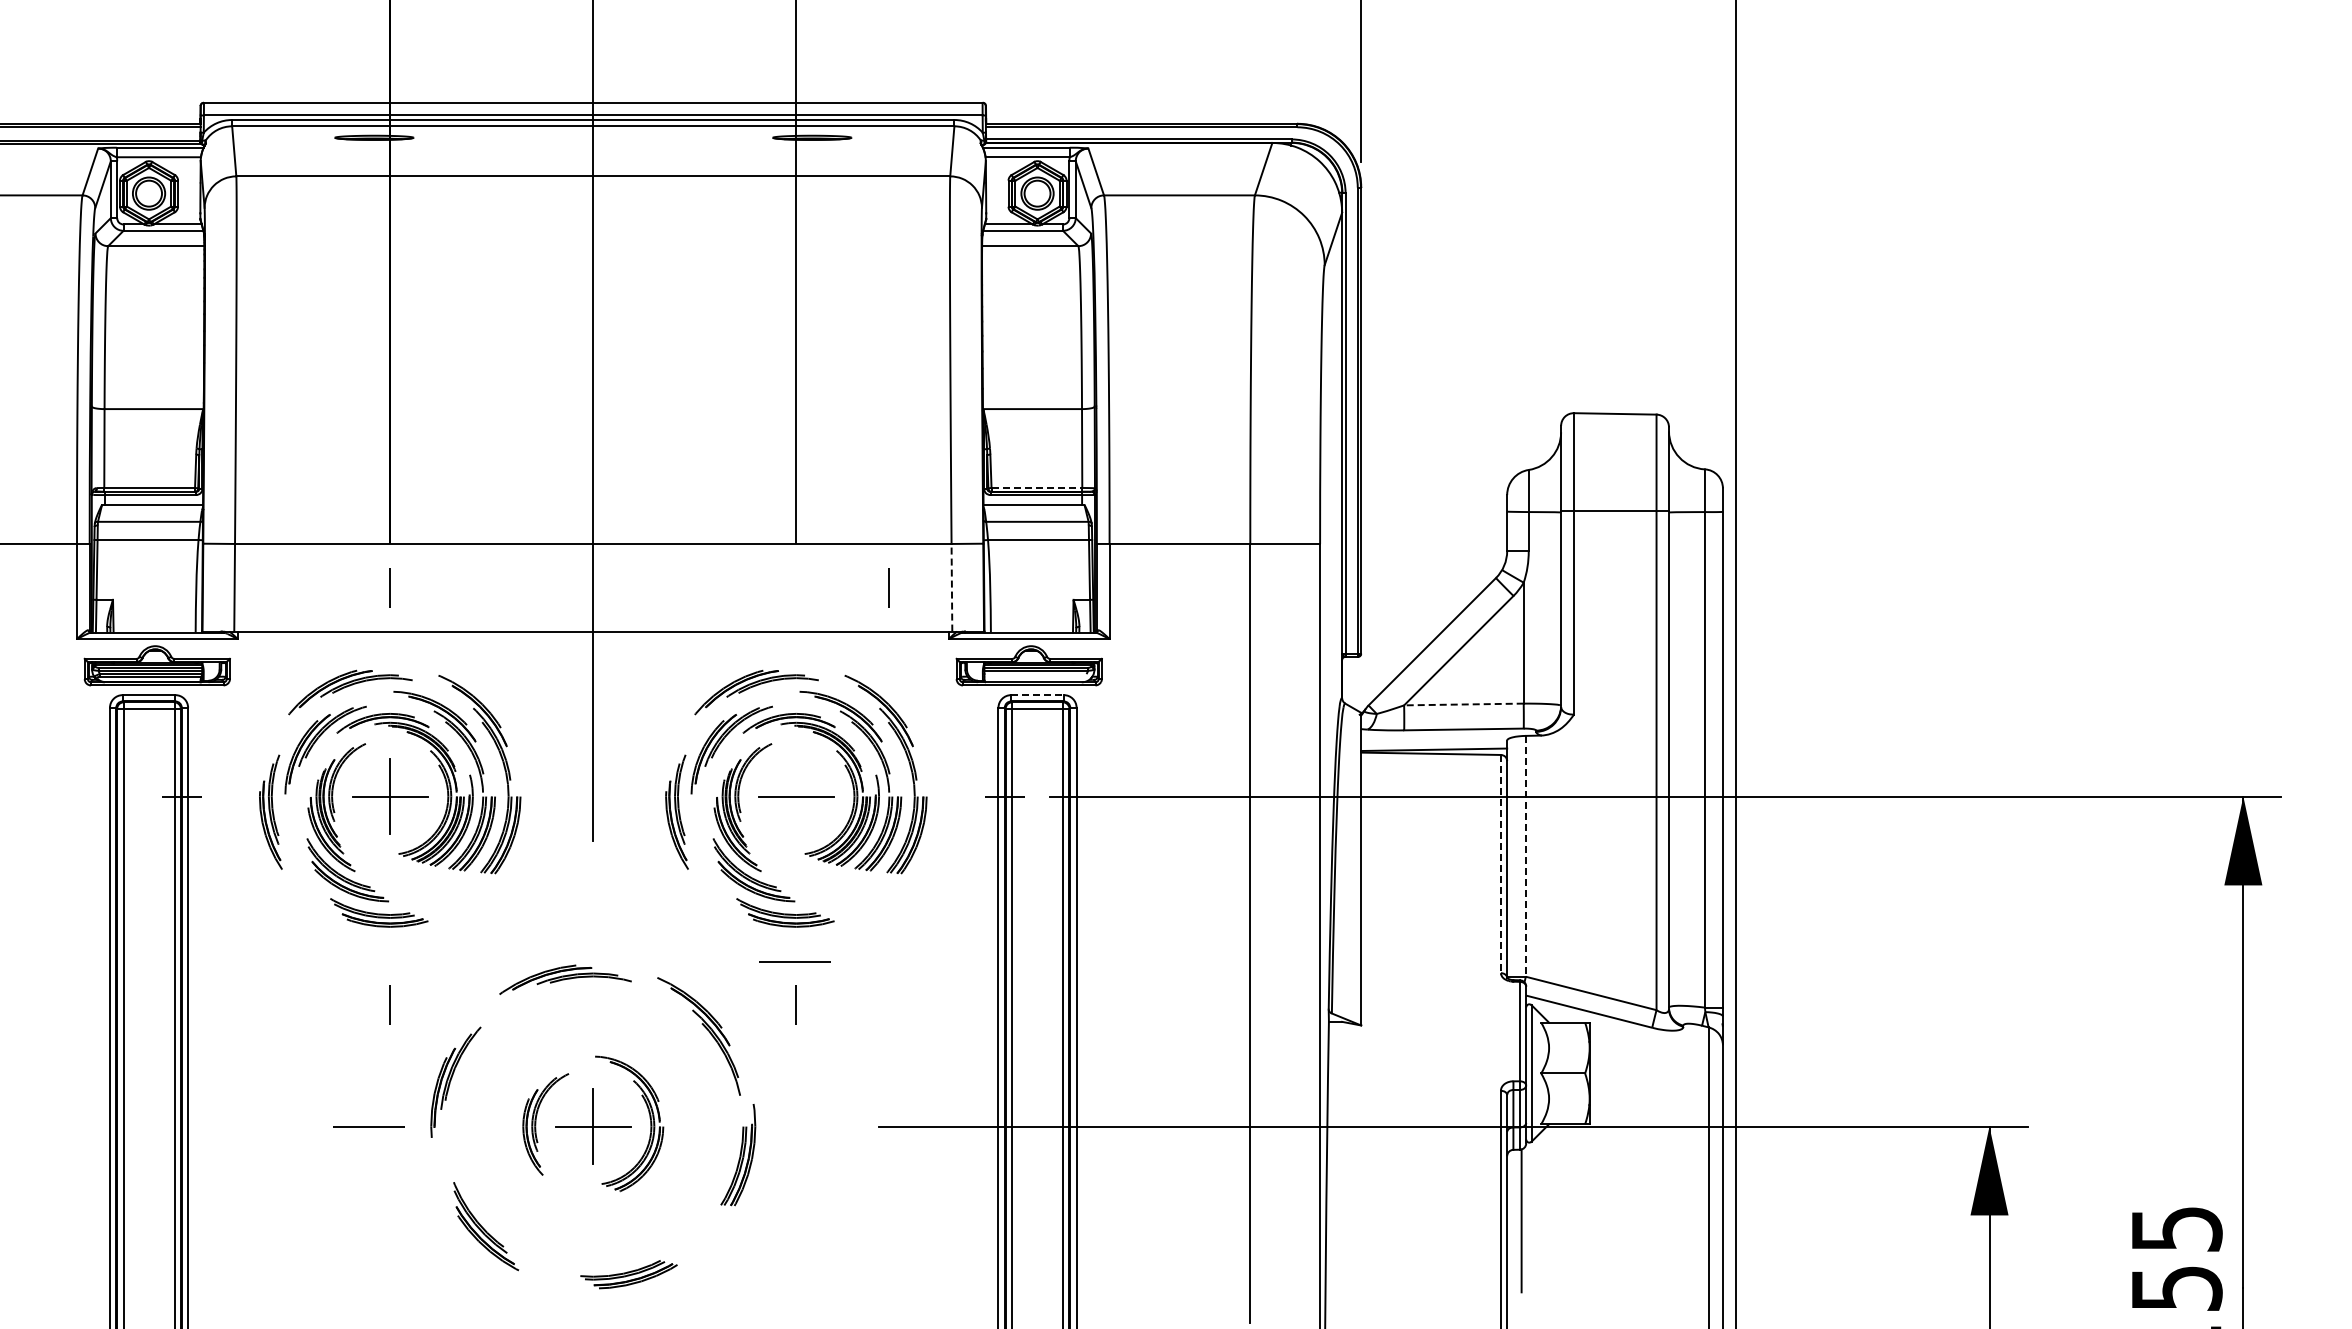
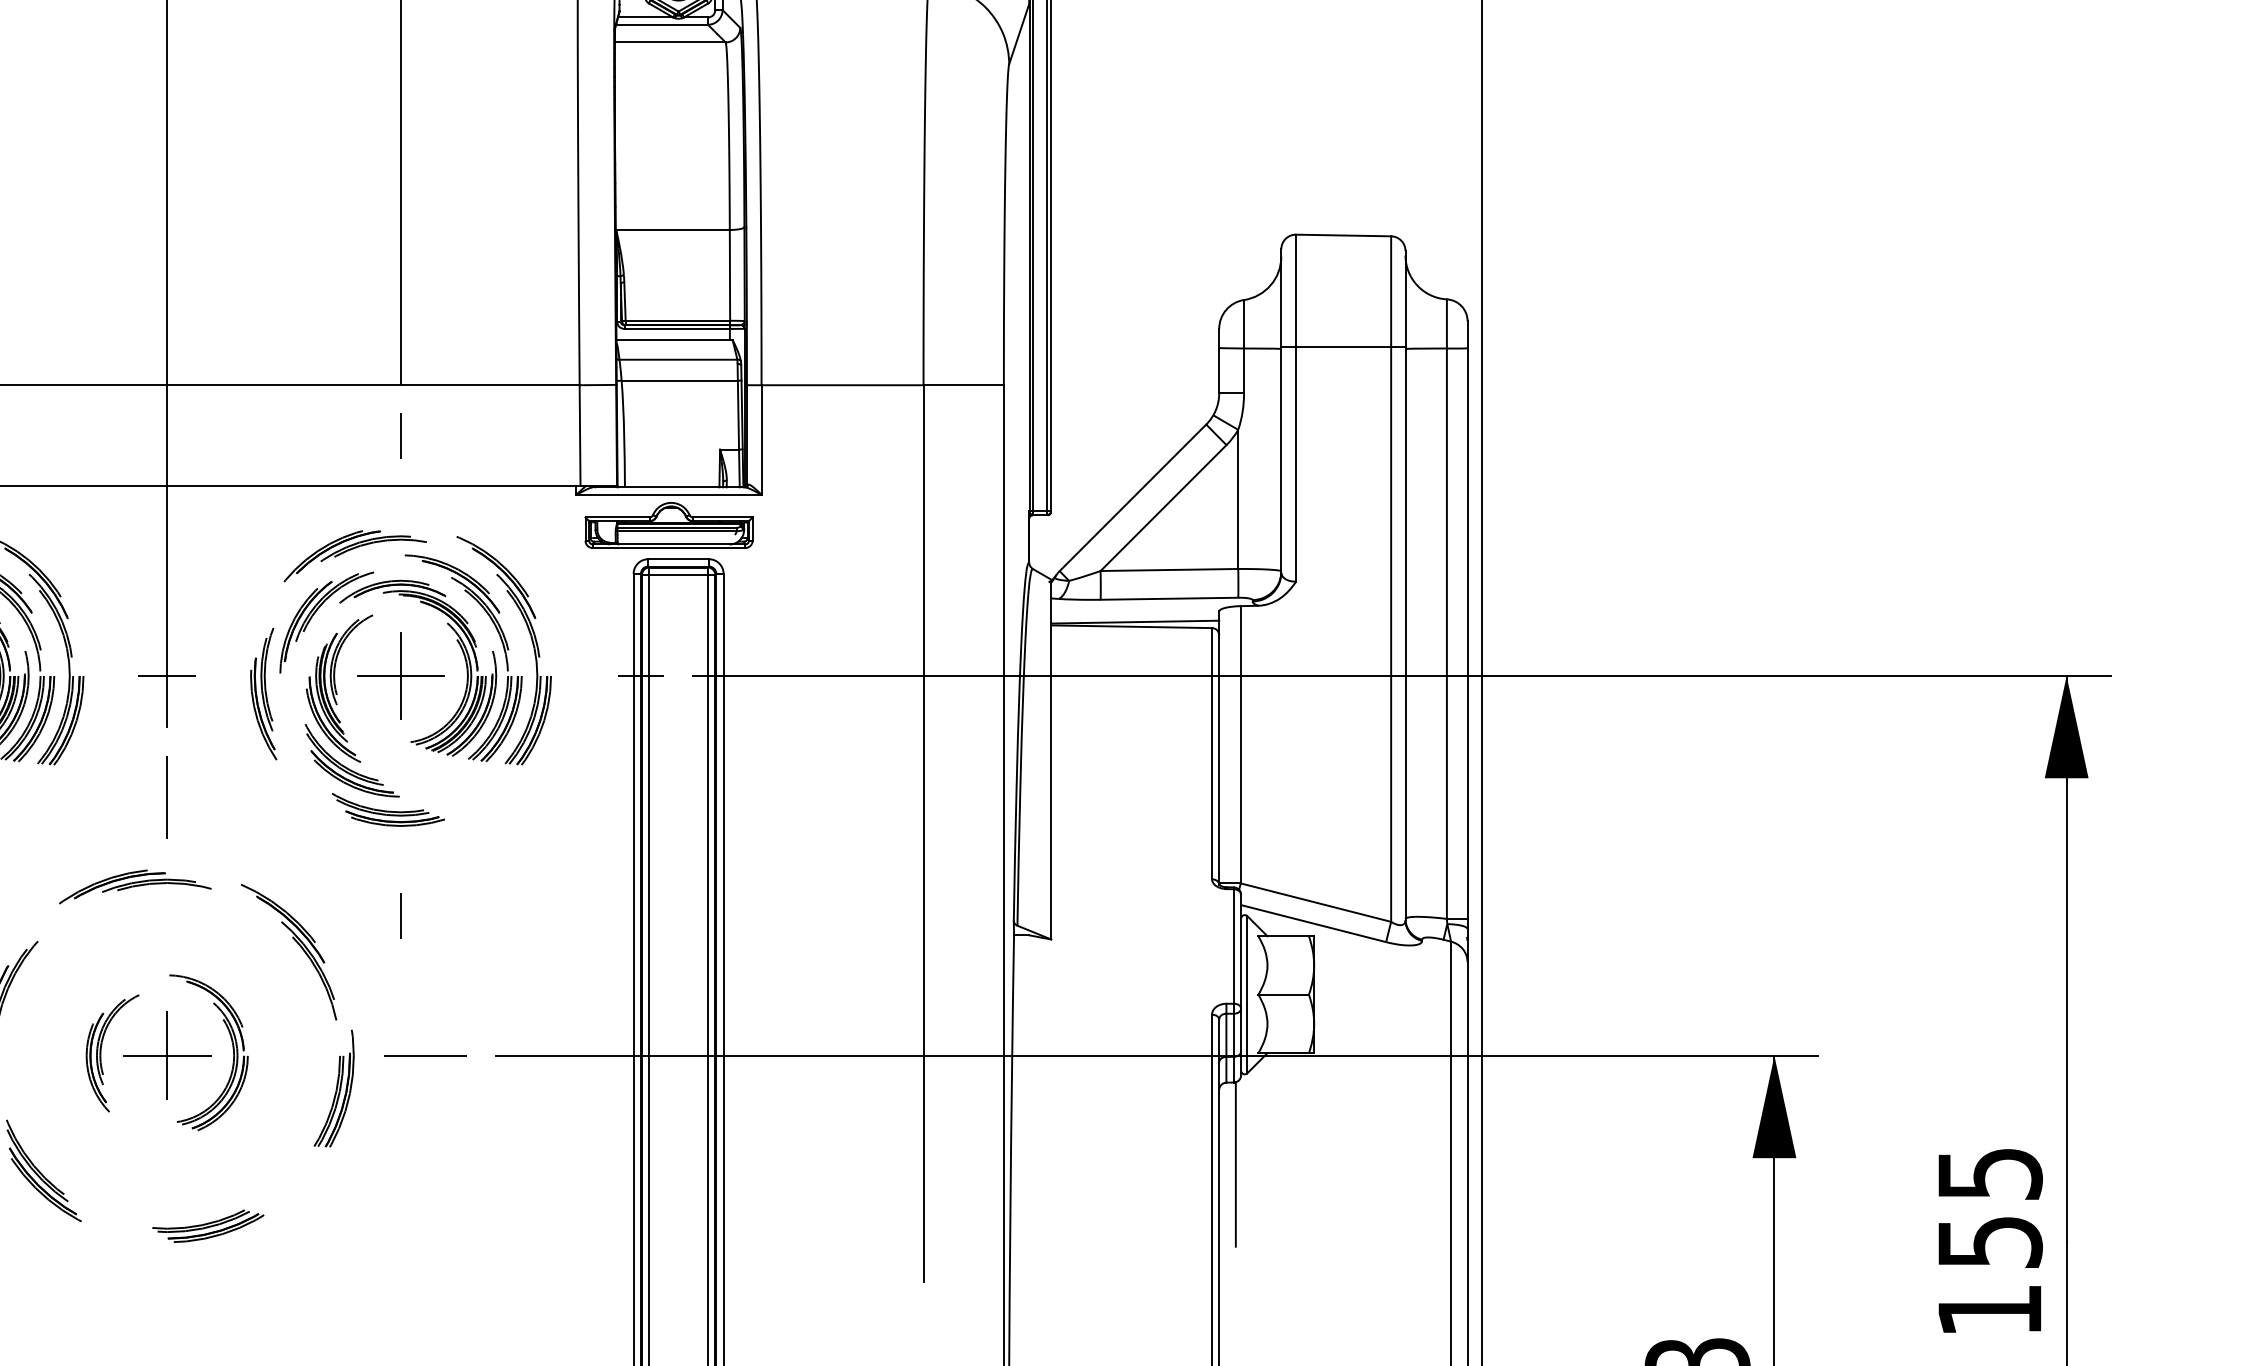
line: (1037, 487) -> (678, 320), dashed -> solid
line: (888, 587) -> (400, 435), moved
line: (951, 587) -> (579, 435), dashed -> solid
line: (1038, 695) -> (679, 559), dashed -> solid
line: (1463, 704) -> (1168, 570), dashed -> solid
line: (592, 796) -> (166, 675), added
line: (796, 796) -> (401, 675), added
line: (1525, 856) -> (1240, 744), dashed -> solid
line: (1500, 864) -> (1211, 754), dashed -> solid
line: (593, 902) -> (167, 797), added
line: (794, 961) -> (425, 1055), moved

